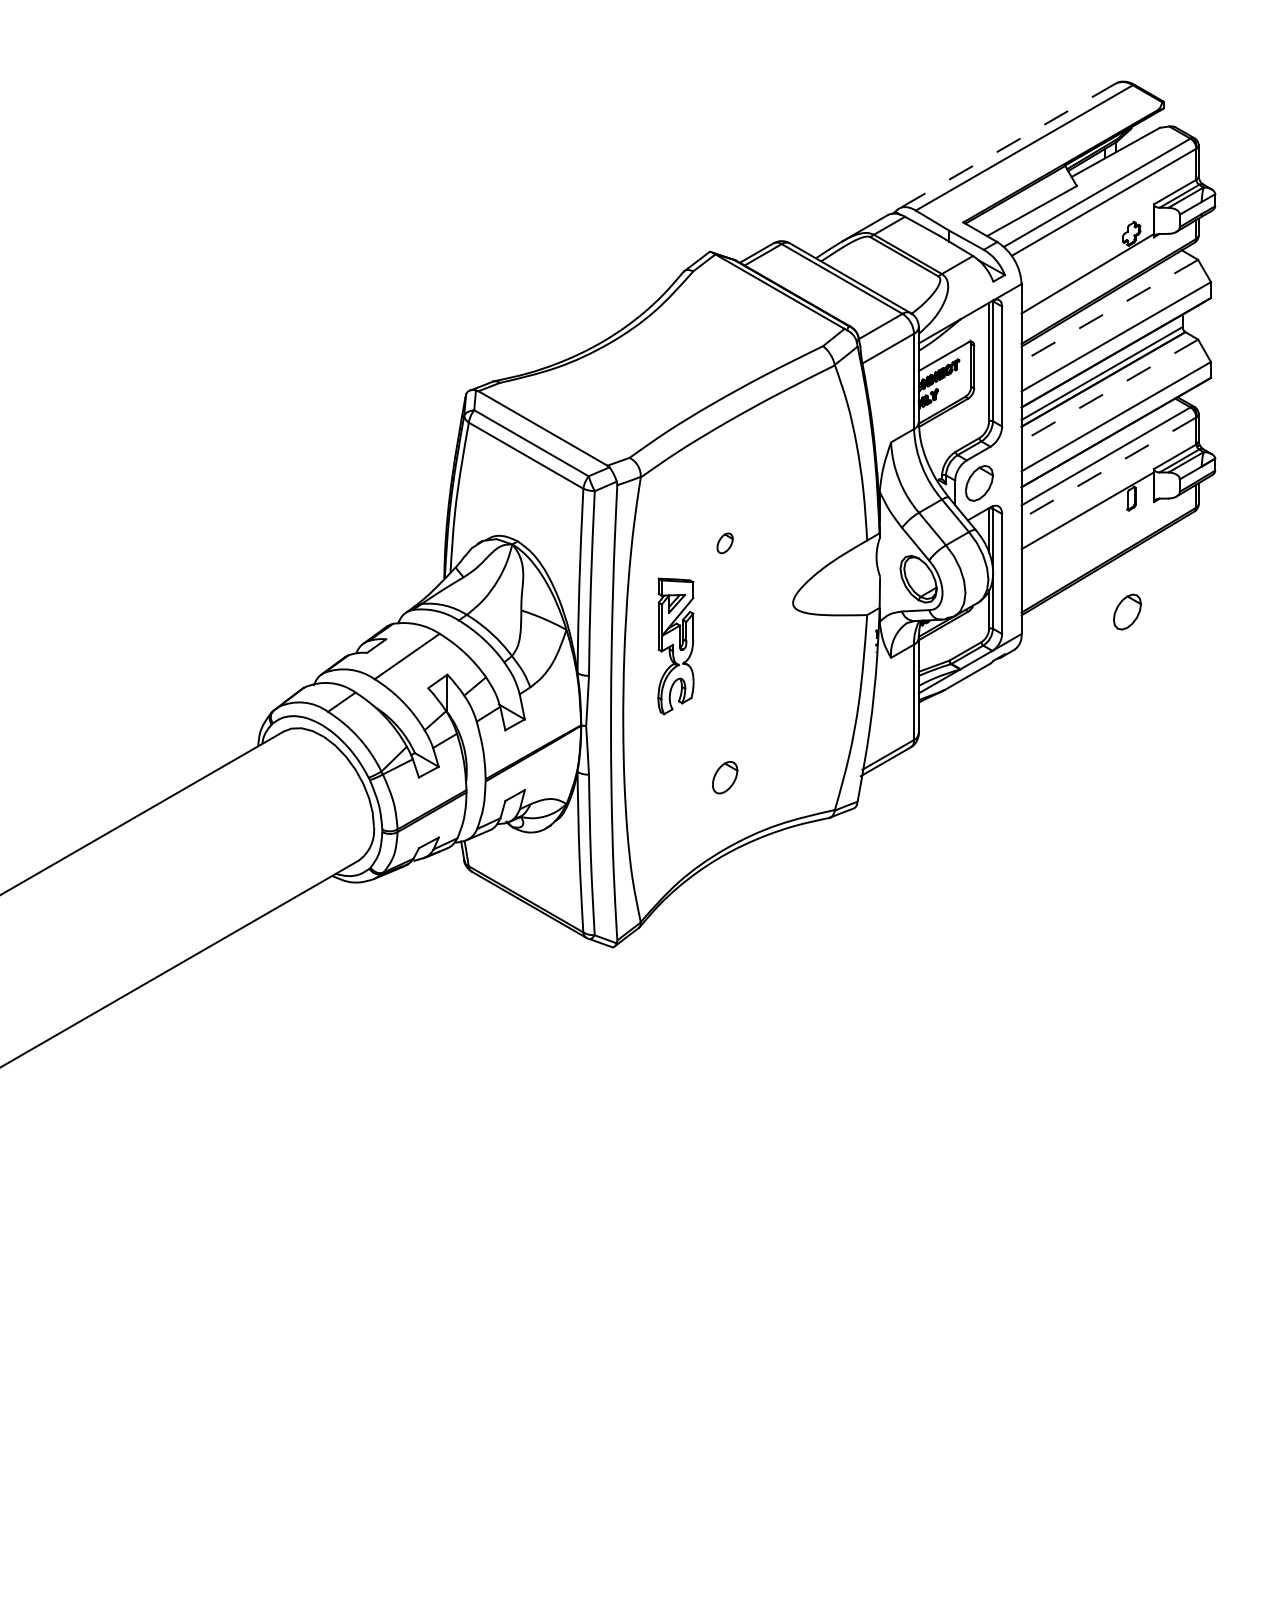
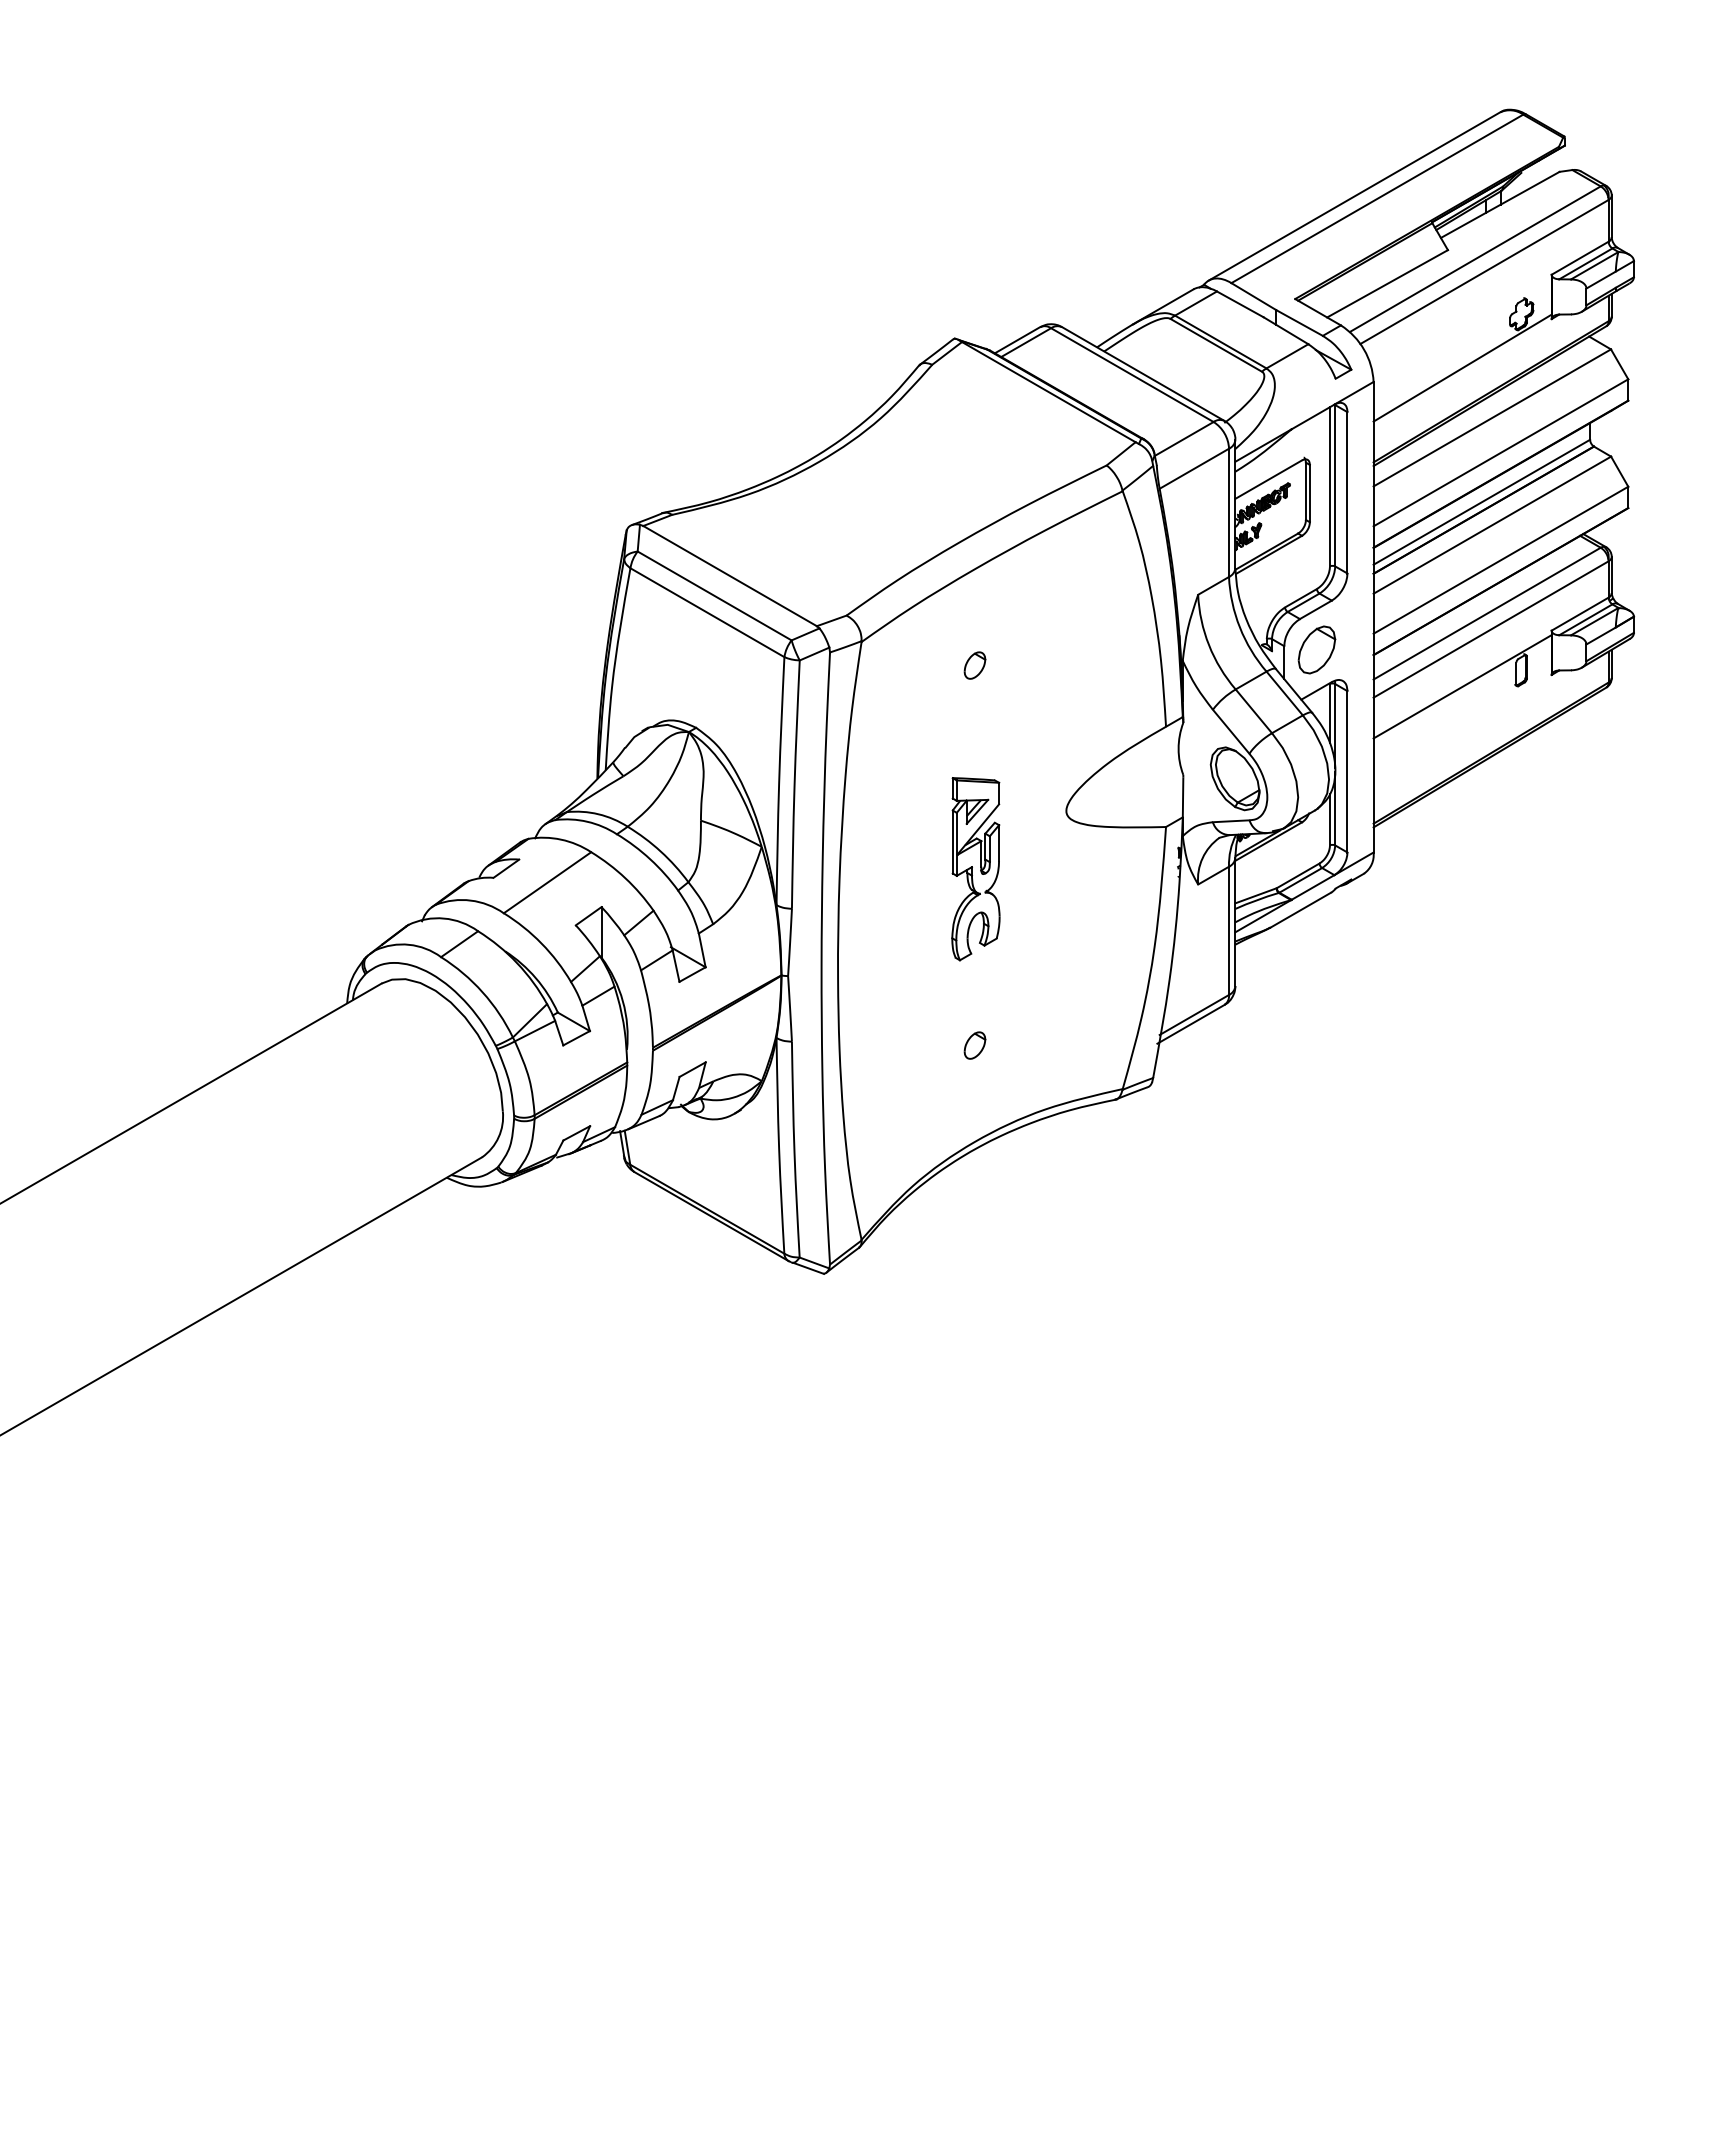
line: (1007, 146) -> (1354, 196), dashed -> solid
line: (1109, 311) -> (1491, 418), dashed -> solid
line: (1109, 390) -> (1491, 525), dashed -> solid
line: (1109, 468) -> (1491, 629), dashed -> solid
part: (724, 543) -> (974, 665), moved
part: (1127, 611) -> (1515, 822), removed
part: (675, 646) -> (975, 869), moved
part: (724, 777) -> (974, 1045), size x0.62

